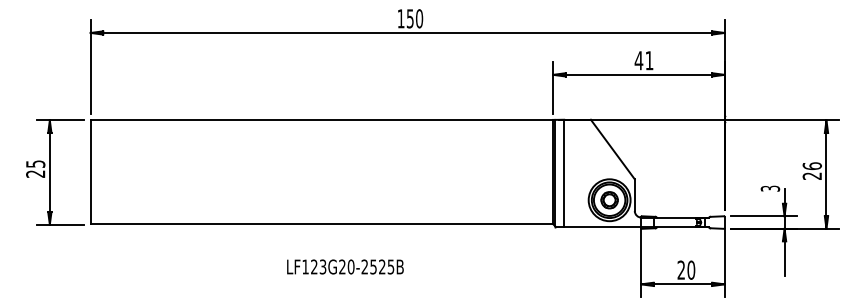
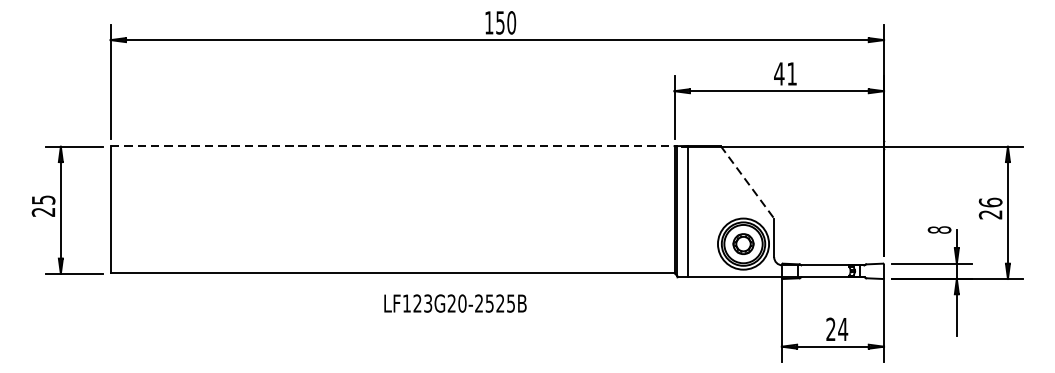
line: (322, 119) -> (393, 145), solid -> dashed
line: (612, 149) -> (747, 182), solid -> dashed
text: (770, 188) -> (939, 229), 3 -> 8
text: (345, 266) -> (455, 302), moved
text: (691, 269) -> (843, 328), 20 -> 24

